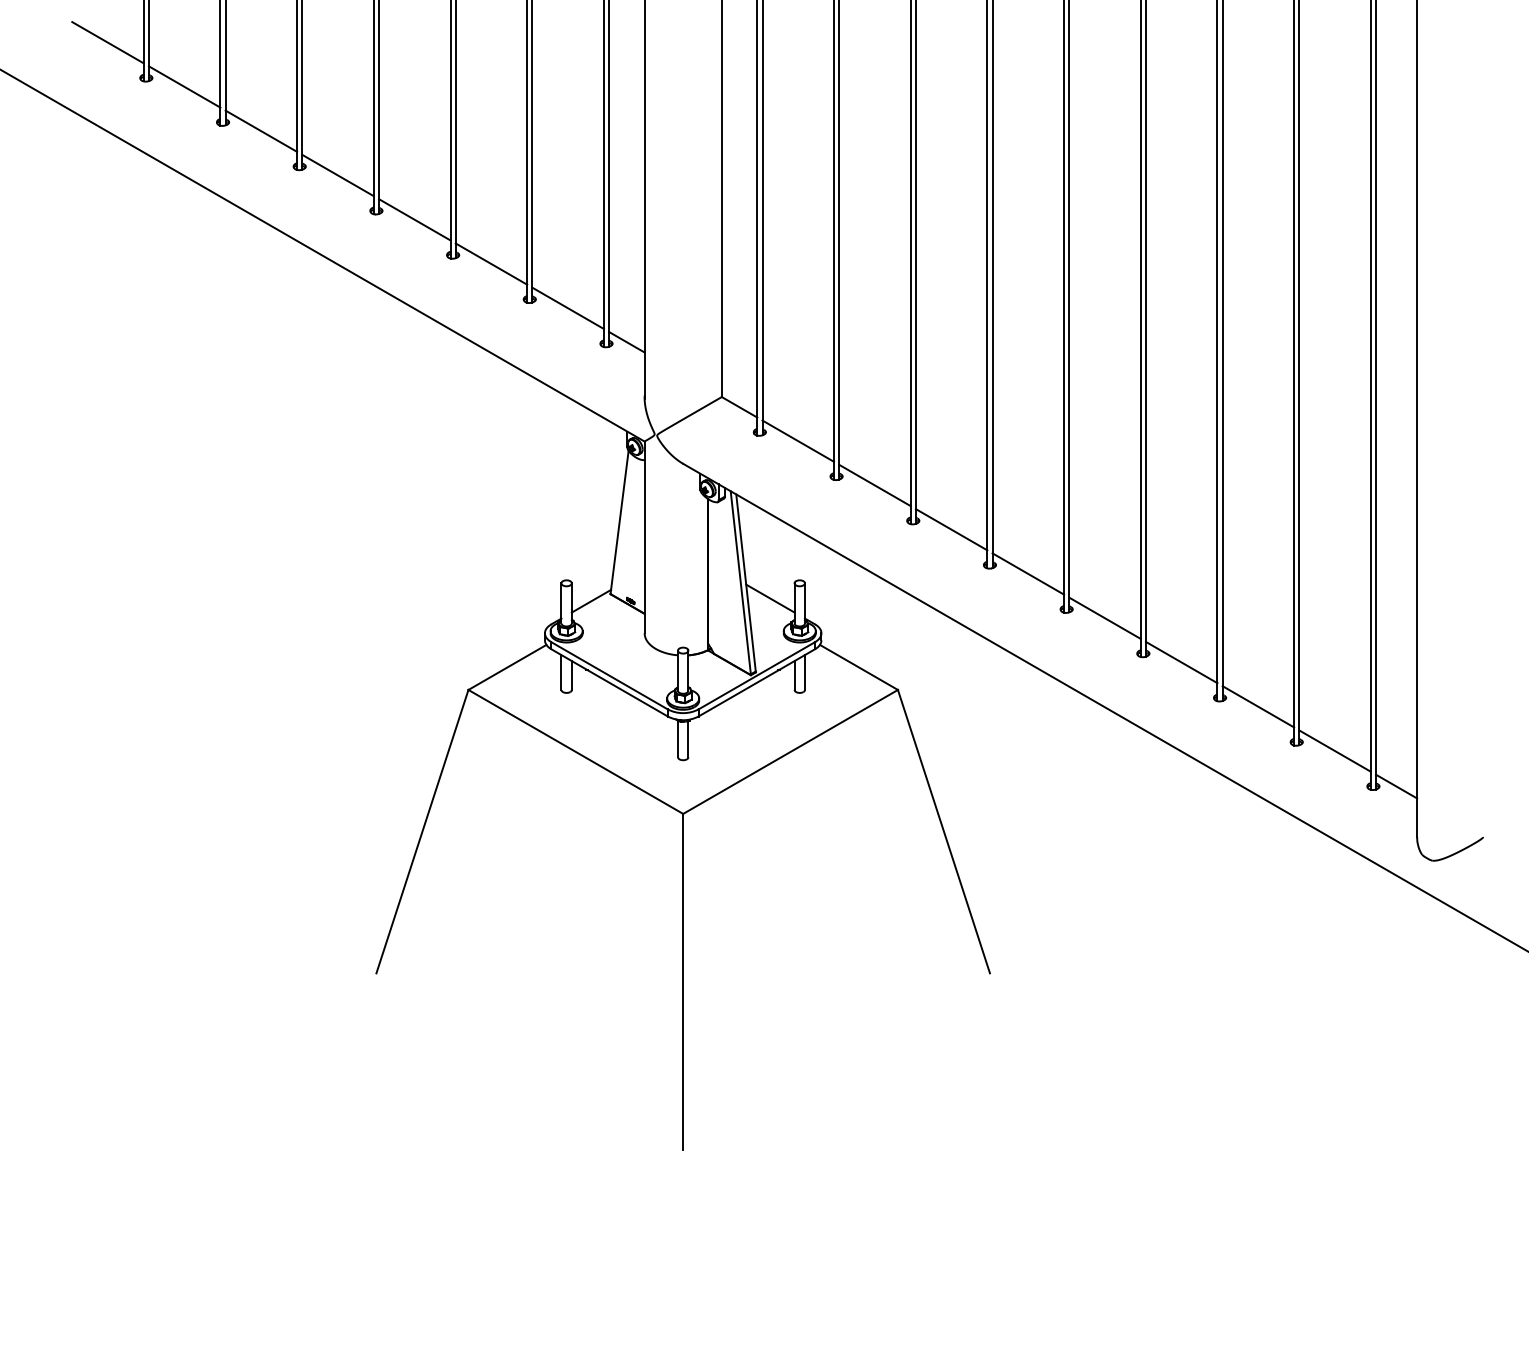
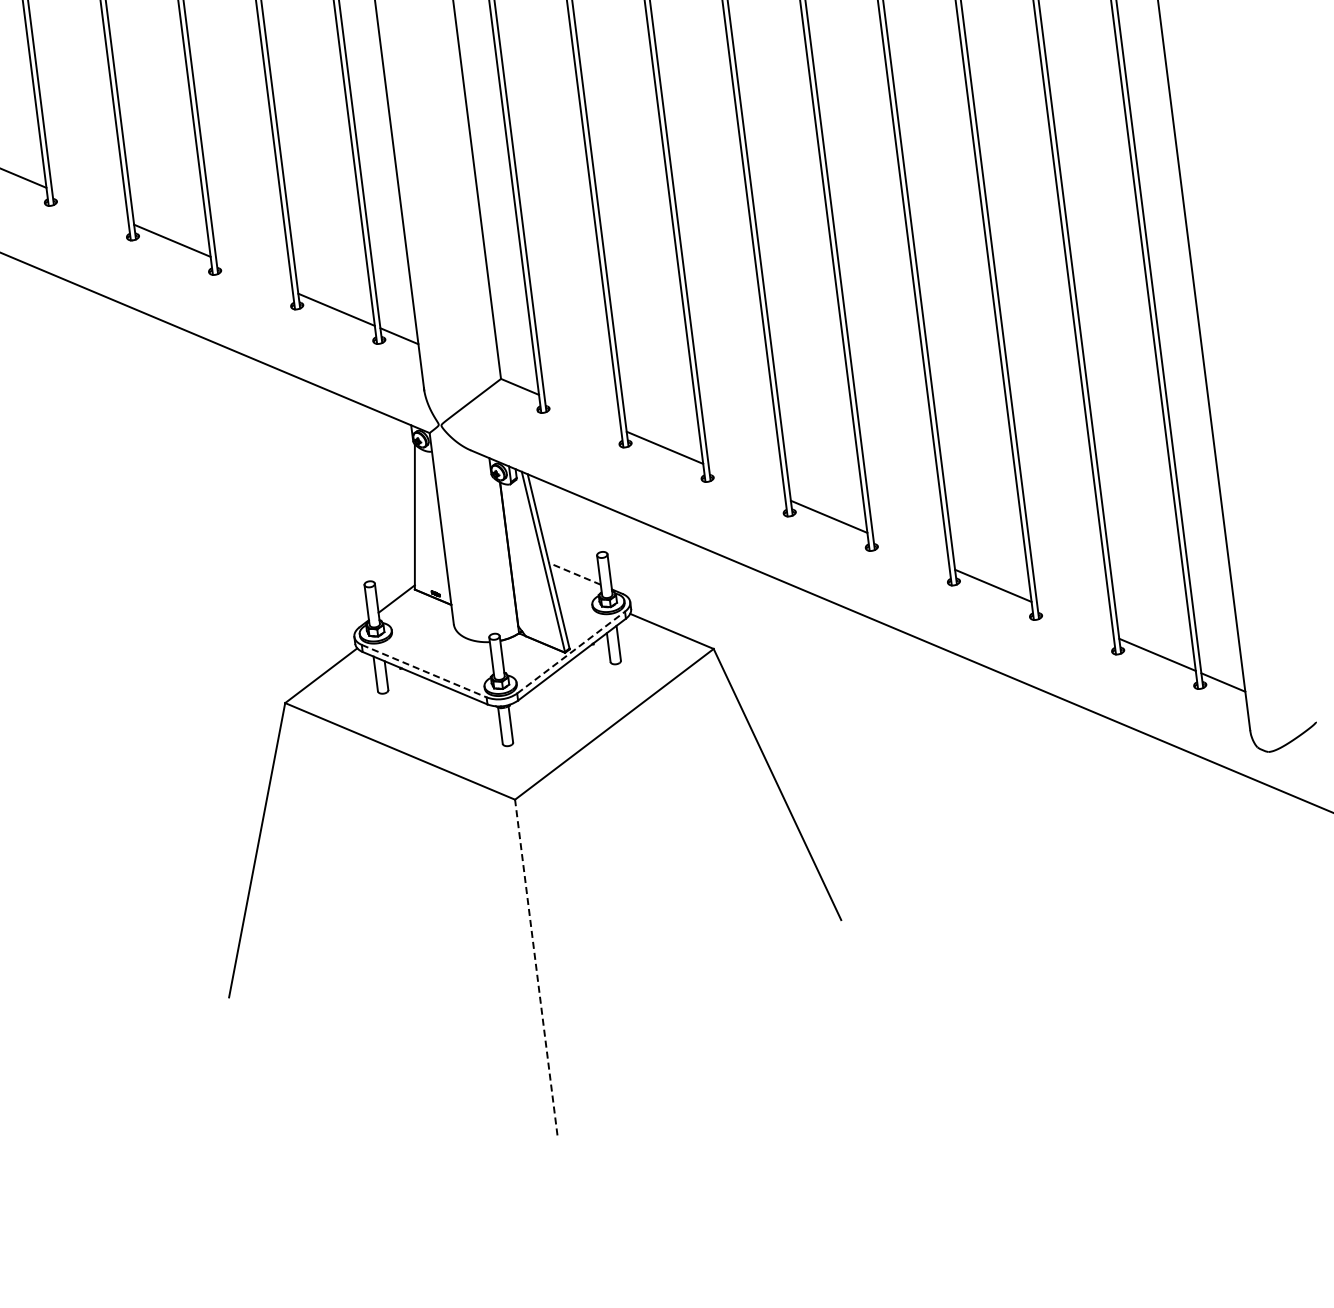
line: (337, 175) -> (89, 206), removed
line: (491, 263) -> (254, 274), removed
line: (797, 440) -> (582, 412), removed
line: (951, 529) -> (746, 482), removed
line: (770, 598) -> (575, 573), solid -> dashed
line: (1104, 617) -> (910, 550), removed
line: (757, 675) -> (571, 652), solid -> dashed
line: (610, 676) -> (425, 671), solid -> dashed
line: (1258, 706) -> (1075, 620), removed
line: (683, 981) -> (536, 966), solid -> dashed

